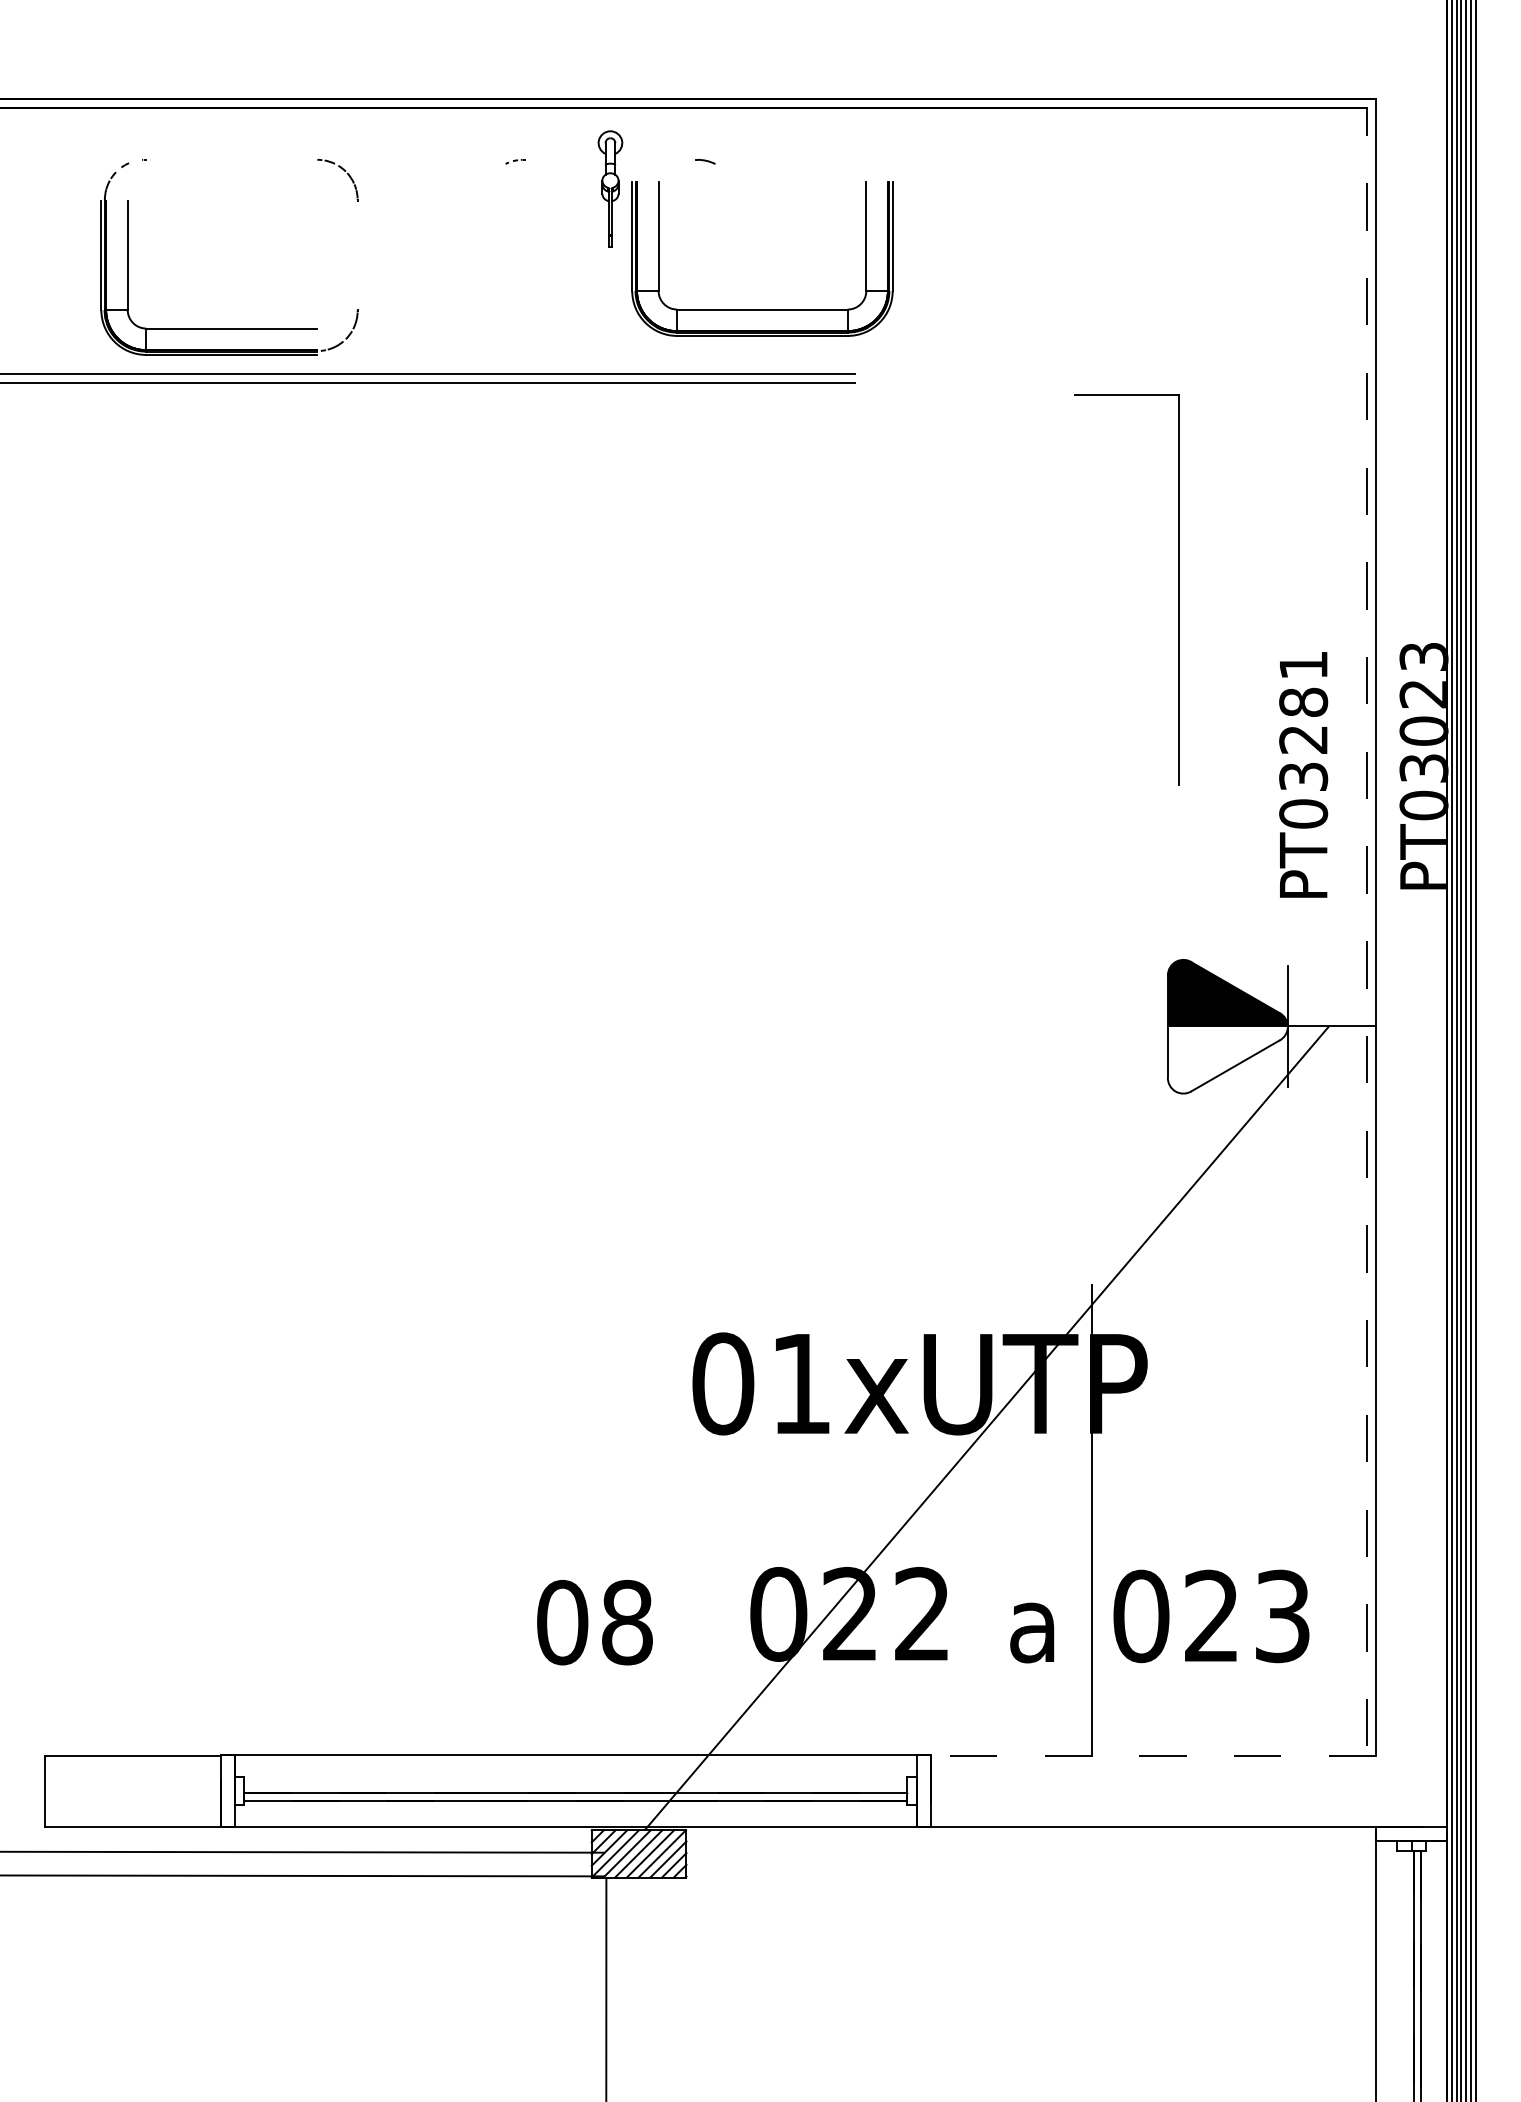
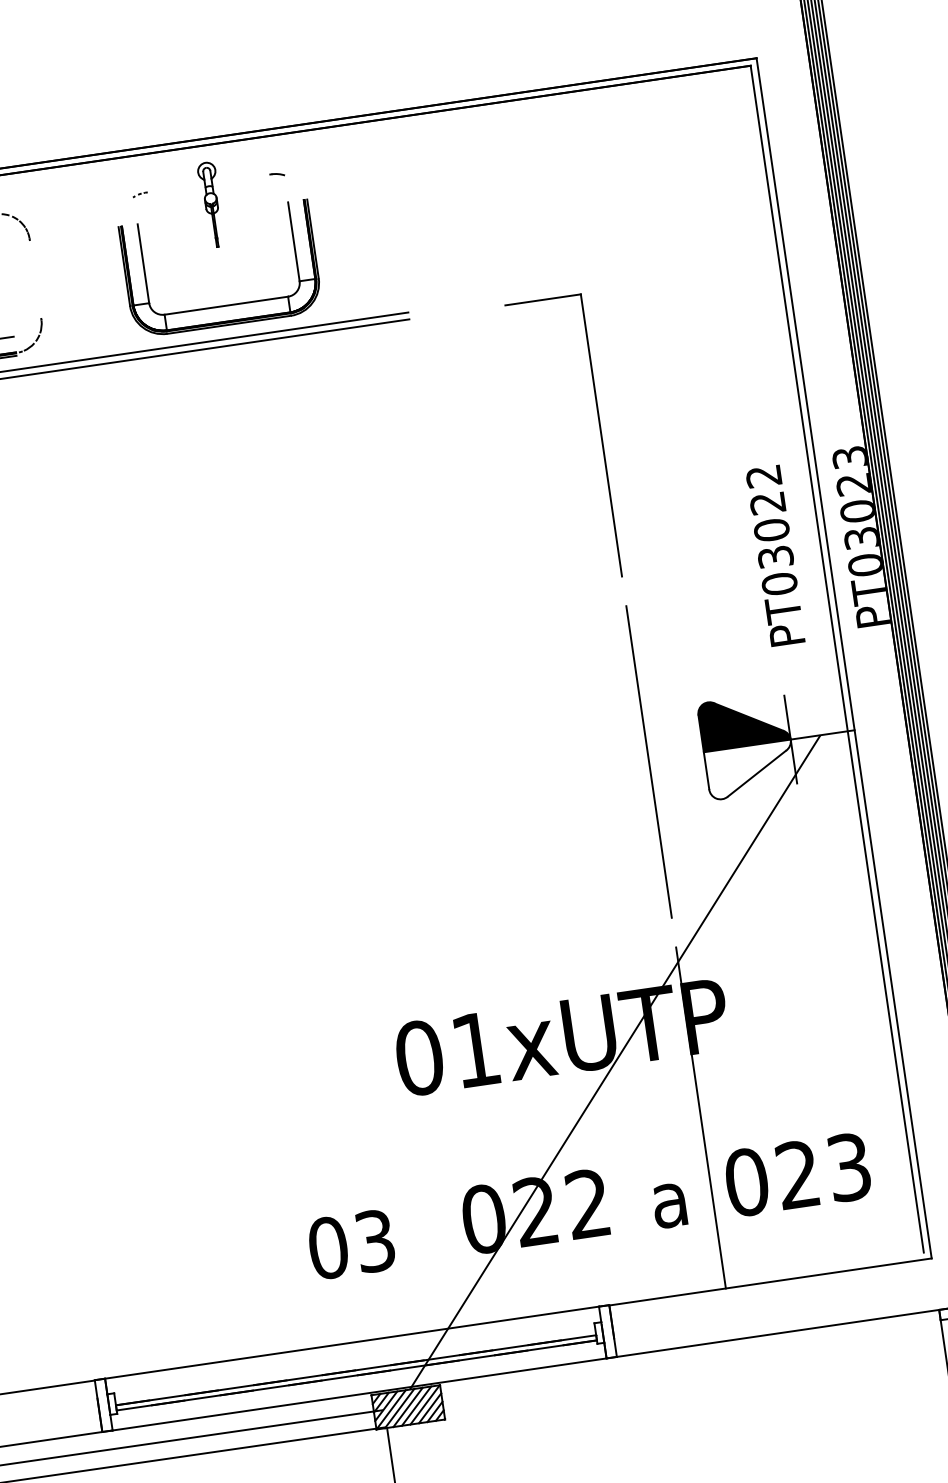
part: (762, 309) -> (226, 305), moved
part: (1178, 589) -> (601, 435), moved
text: (1303, 703) -> (767, 504), PT03281 -> PT03022
line: (1366, 926) -> (837, 658), dashed -> solid
line: (1091, 1028) -> (648, 761), added
text: (627, 1622) -> (375, 1241), 08 -> 03
line: (1153, 1755) -> (770, 1281), dashed -> solid

